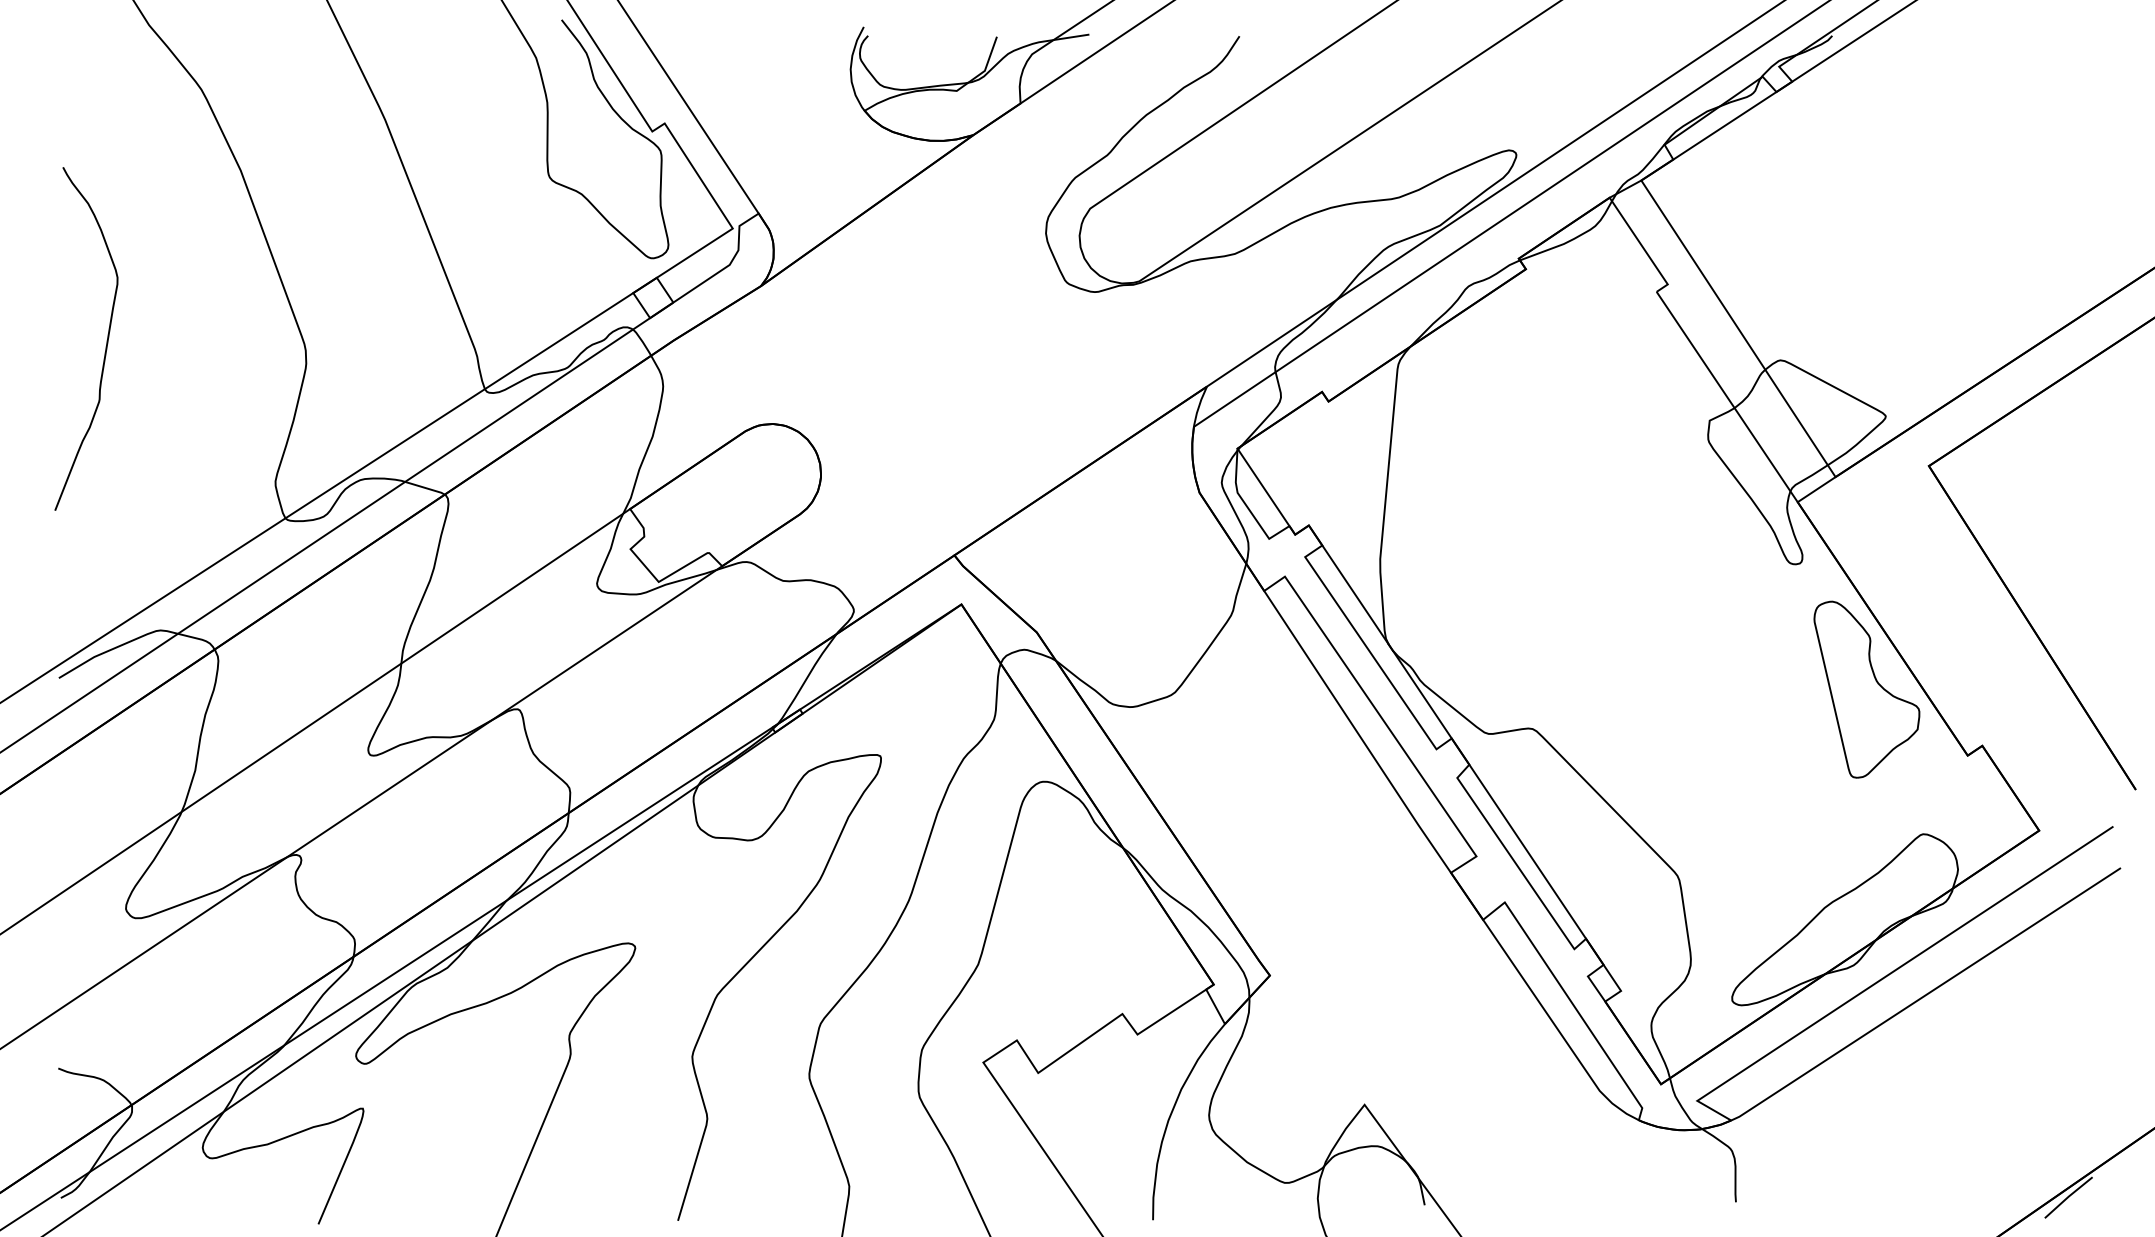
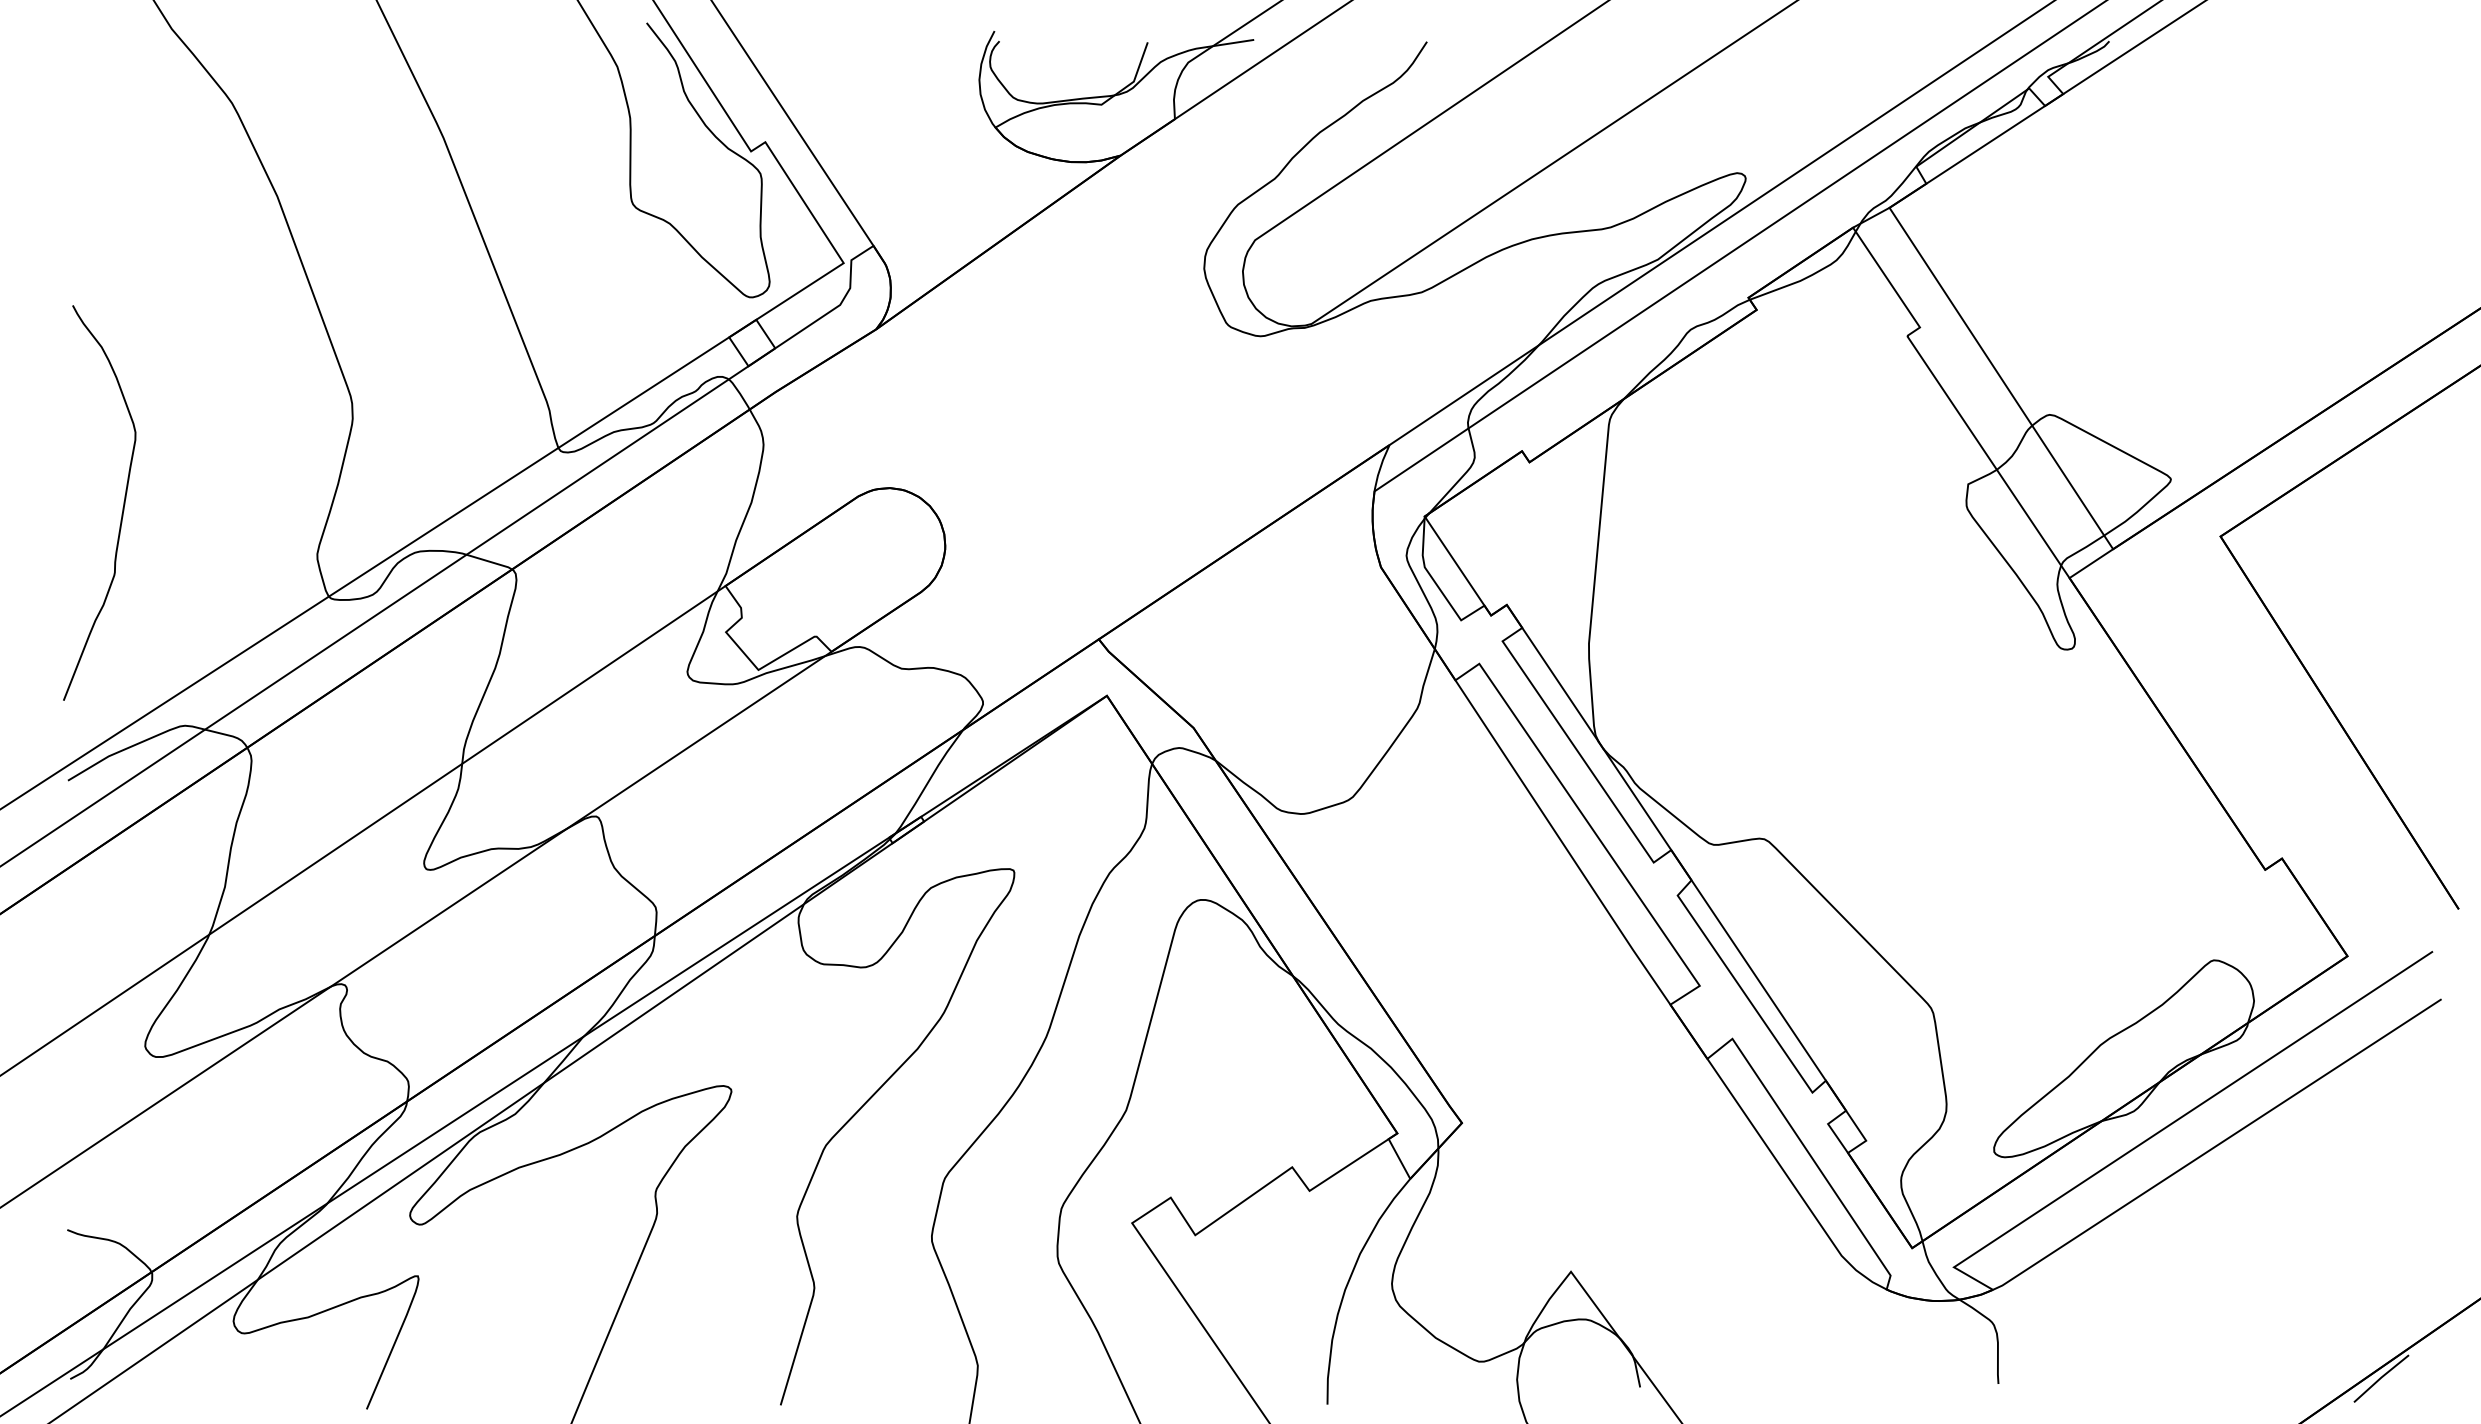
curve: (106, 340) -> (122, 504), moved
part: (1866, 689) -> (2148, 793), removed

